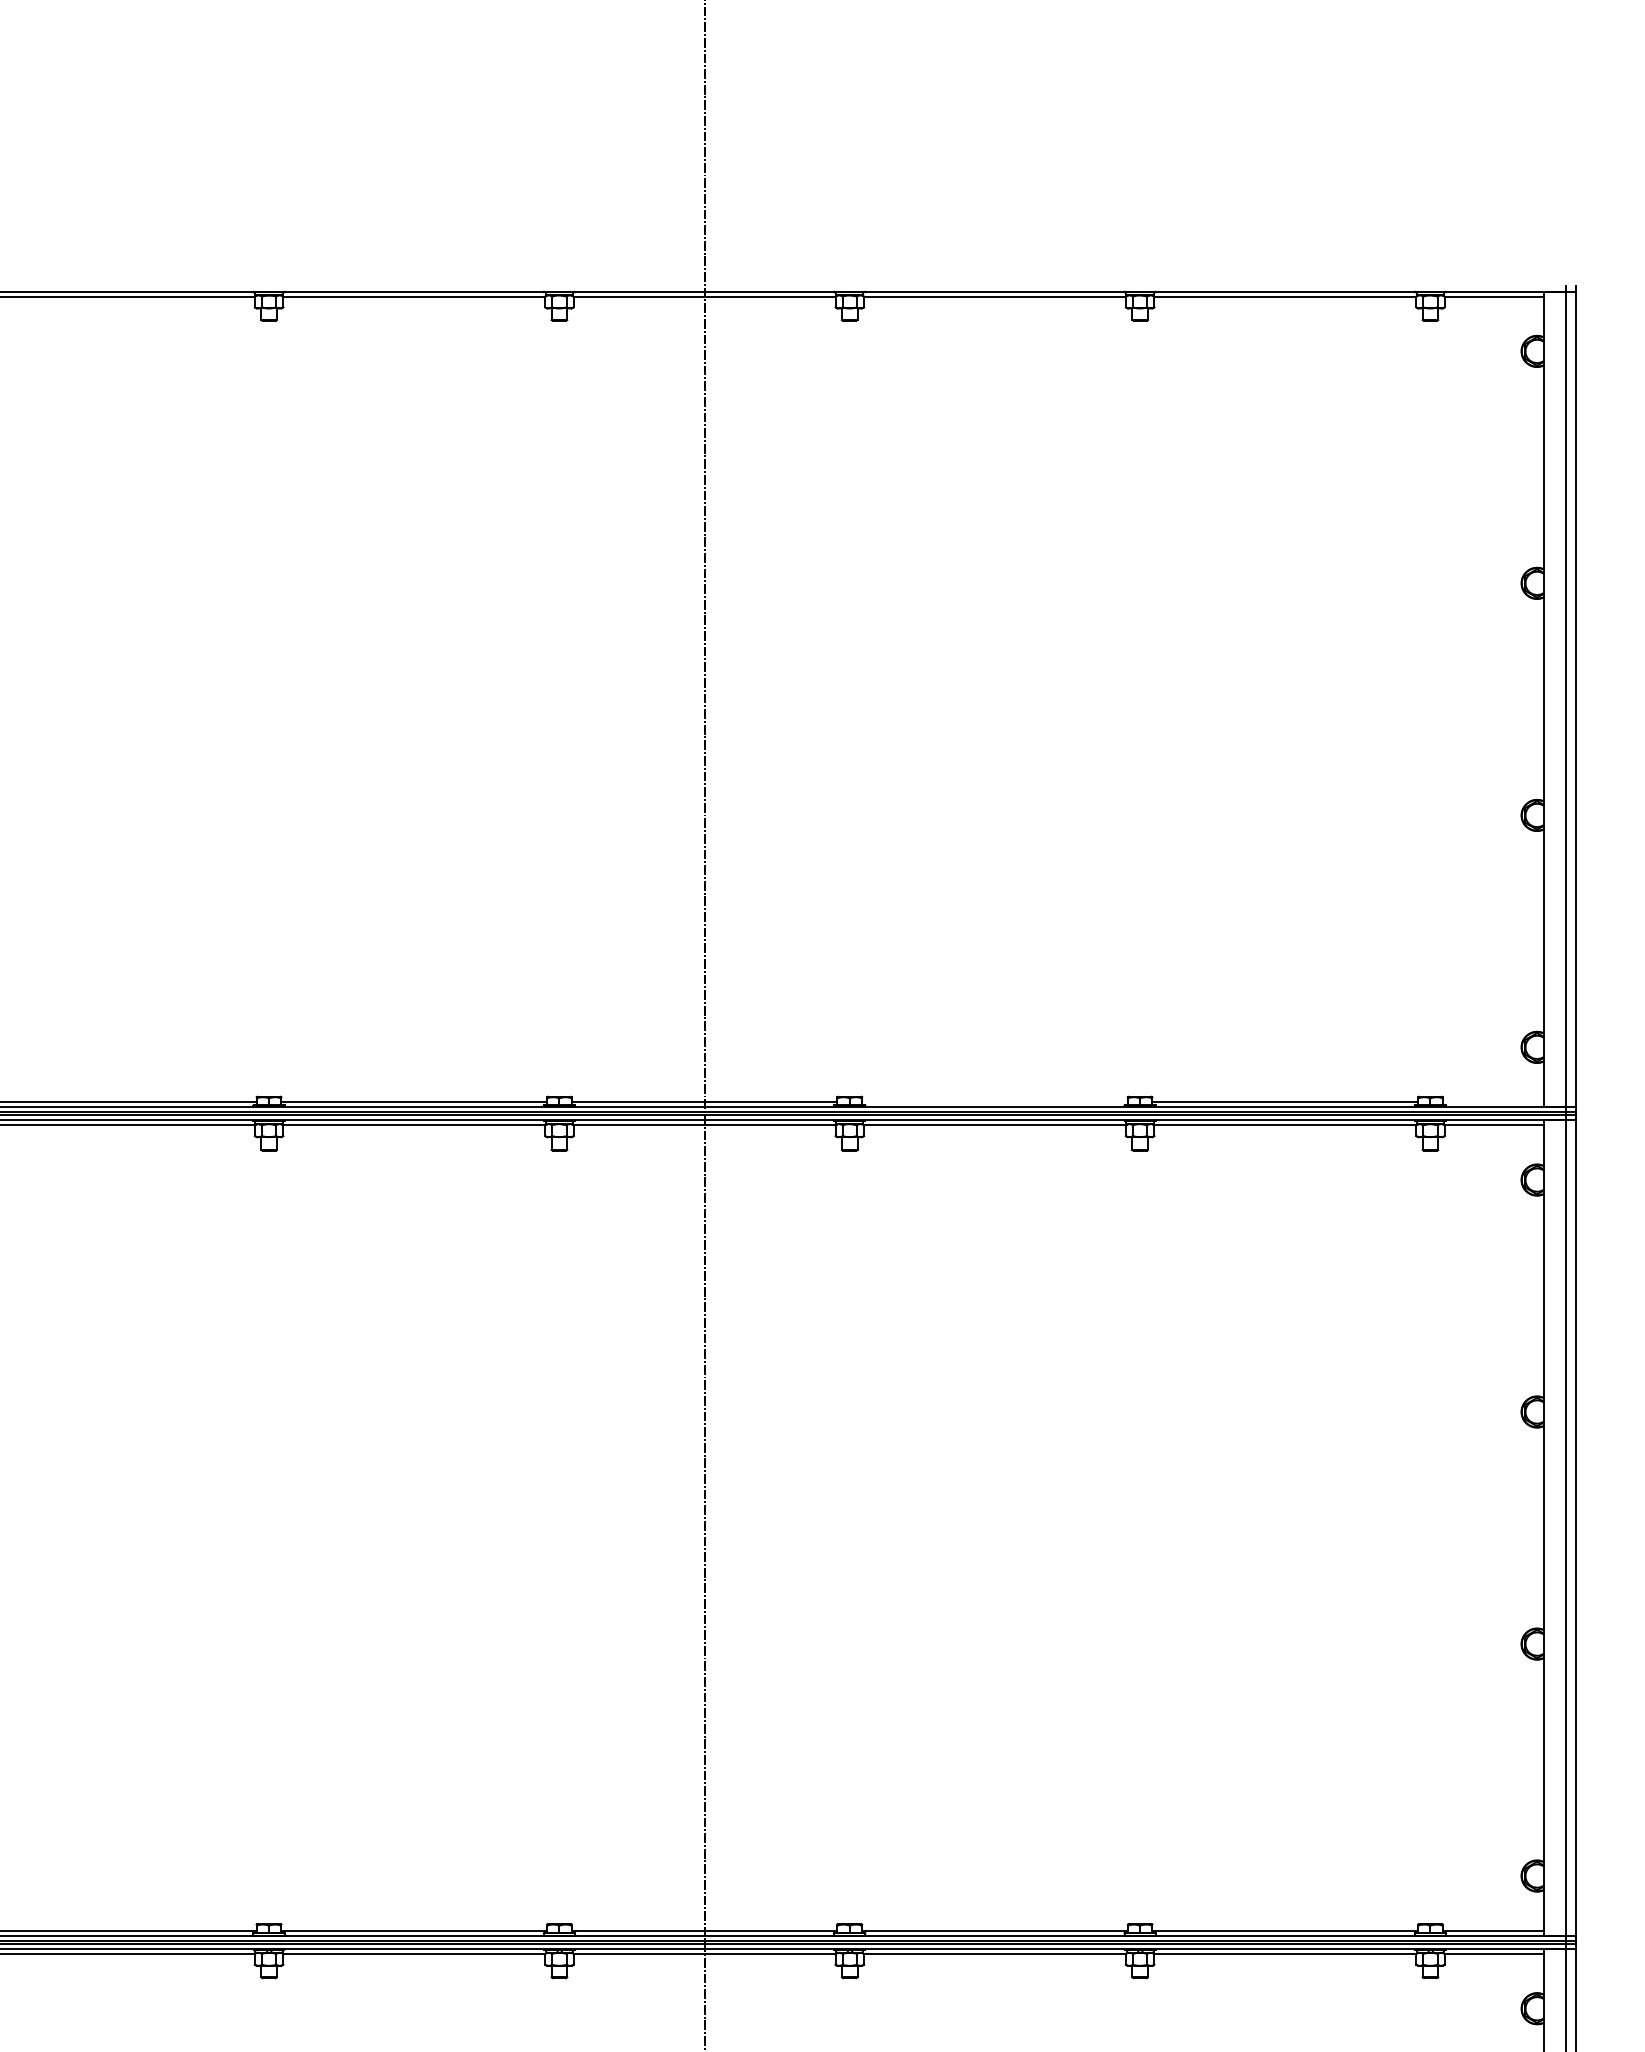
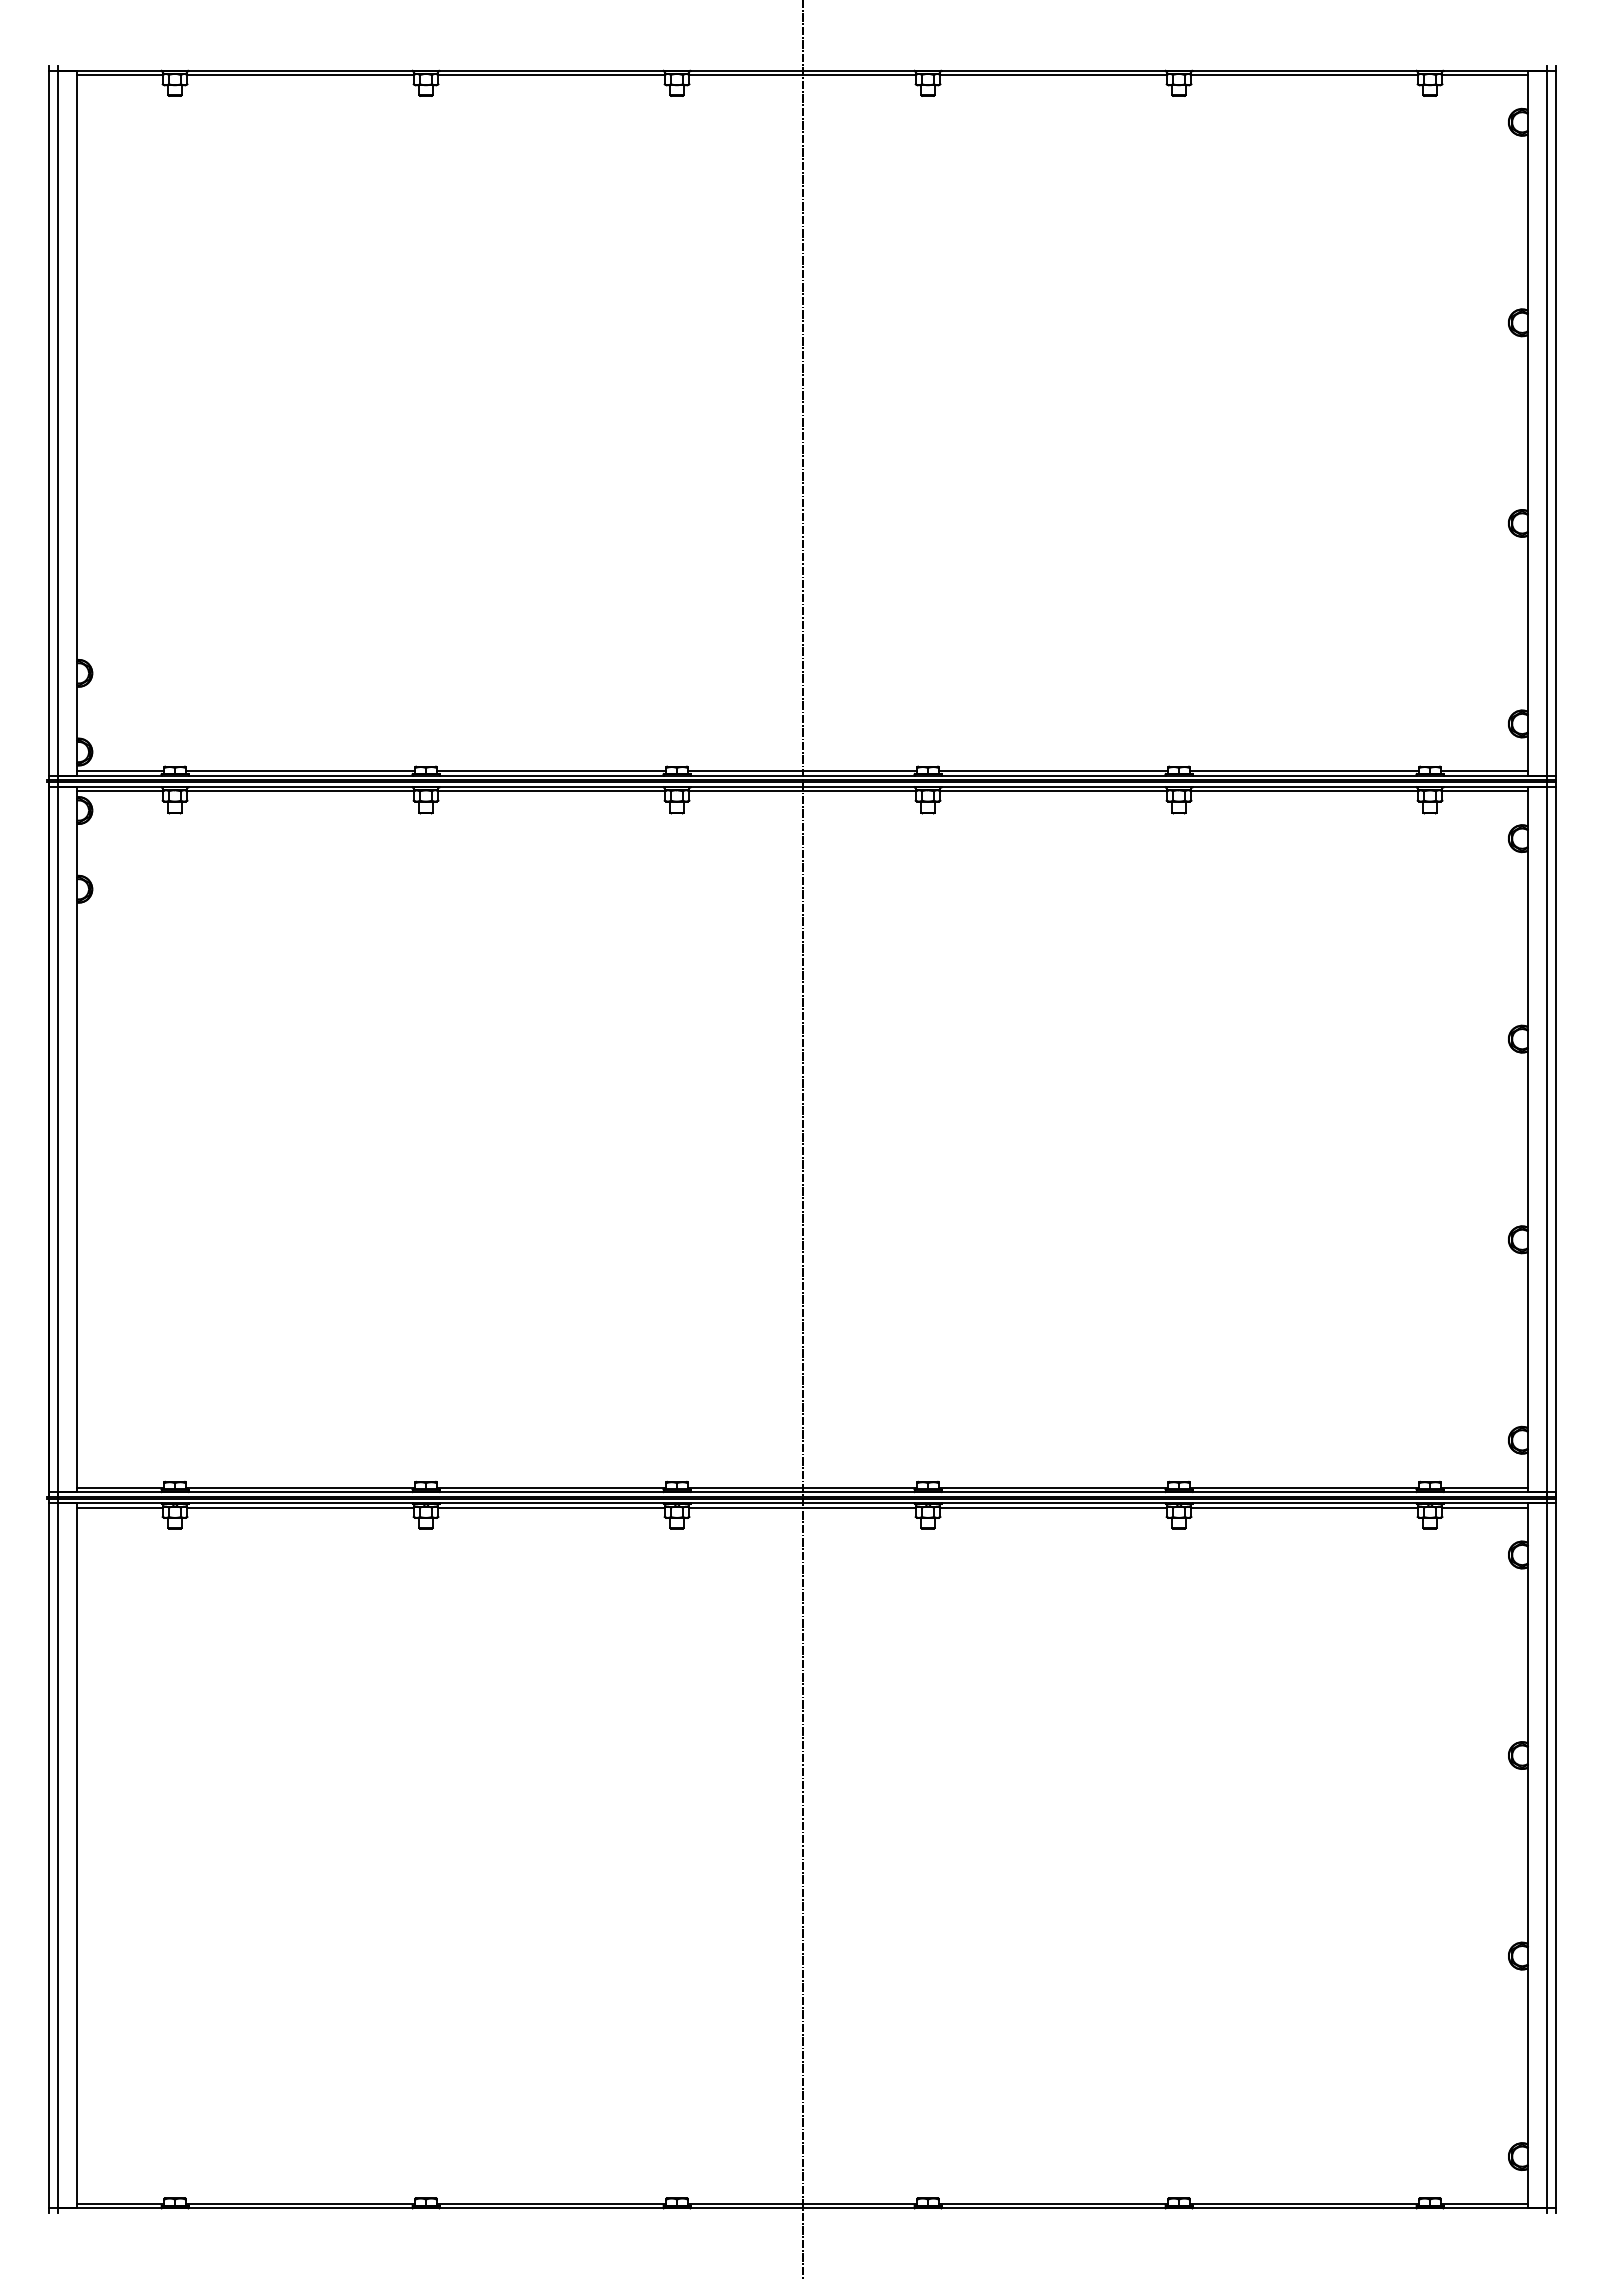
line: (994, 1102) -> (1053, 771), added
line: (1492, 1102) -> (1483, 771), added

